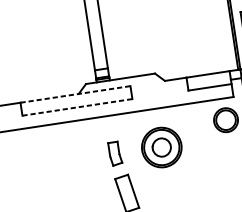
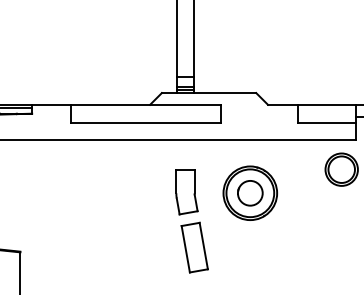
line: (76, 94) -> (146, 104), dashed -> solid
line: (78, 107) -> (146, 122), dashed -> solid
part: (115, 154) -> (186, 192), size x1.43

